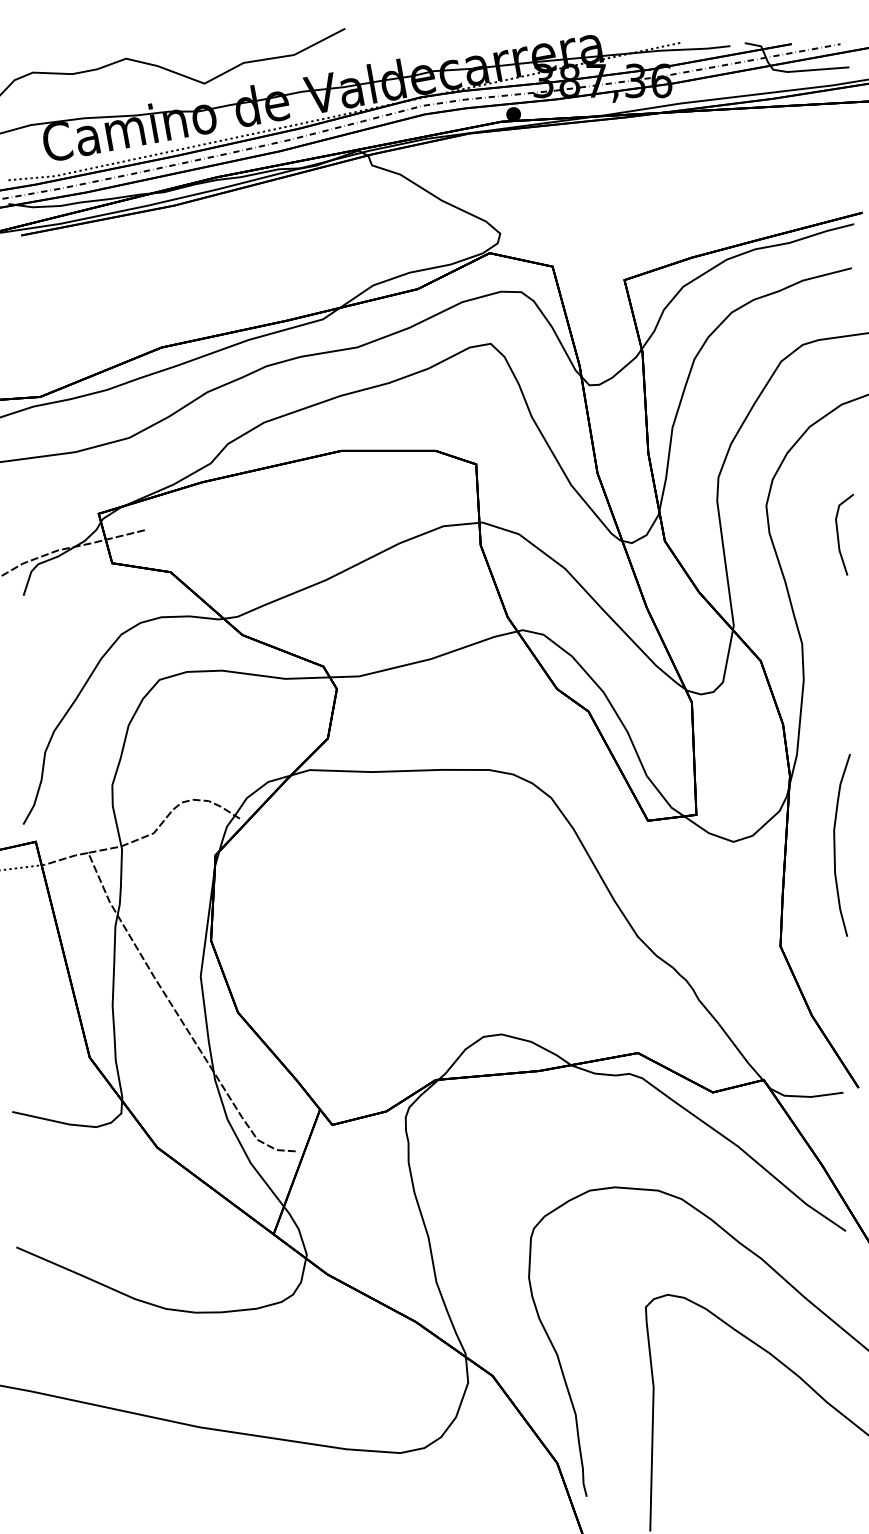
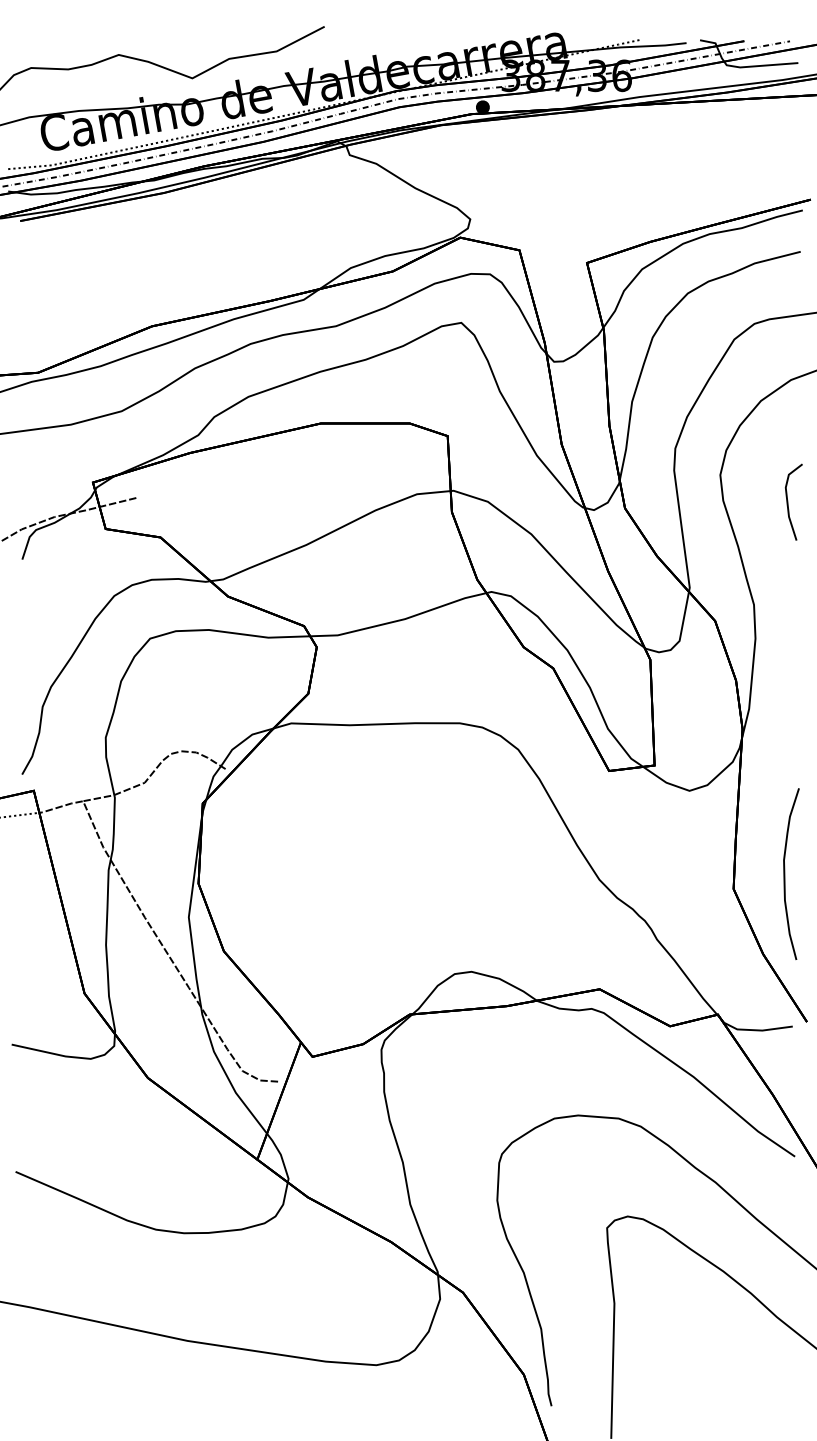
curve: (835, 844) -> (785, 873), moved

